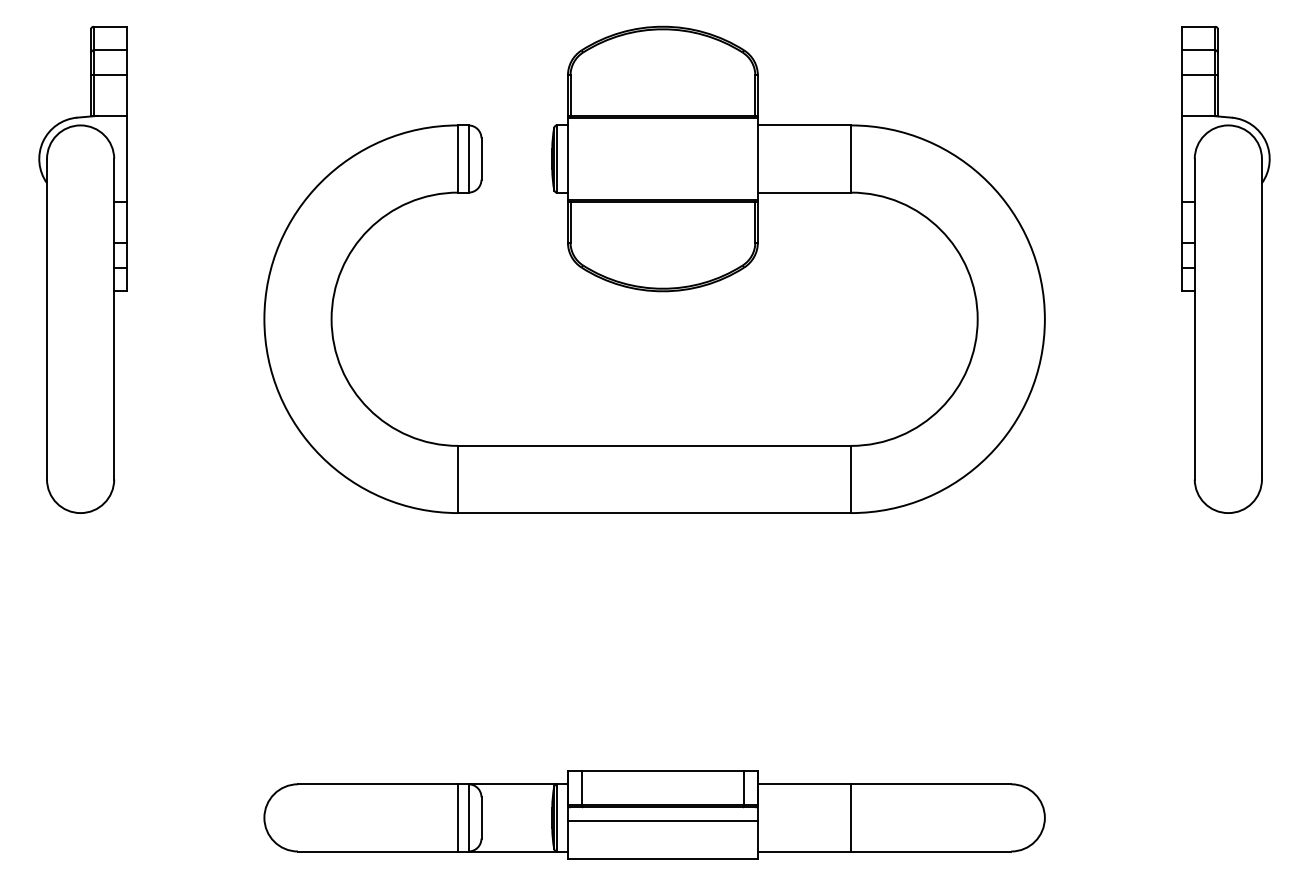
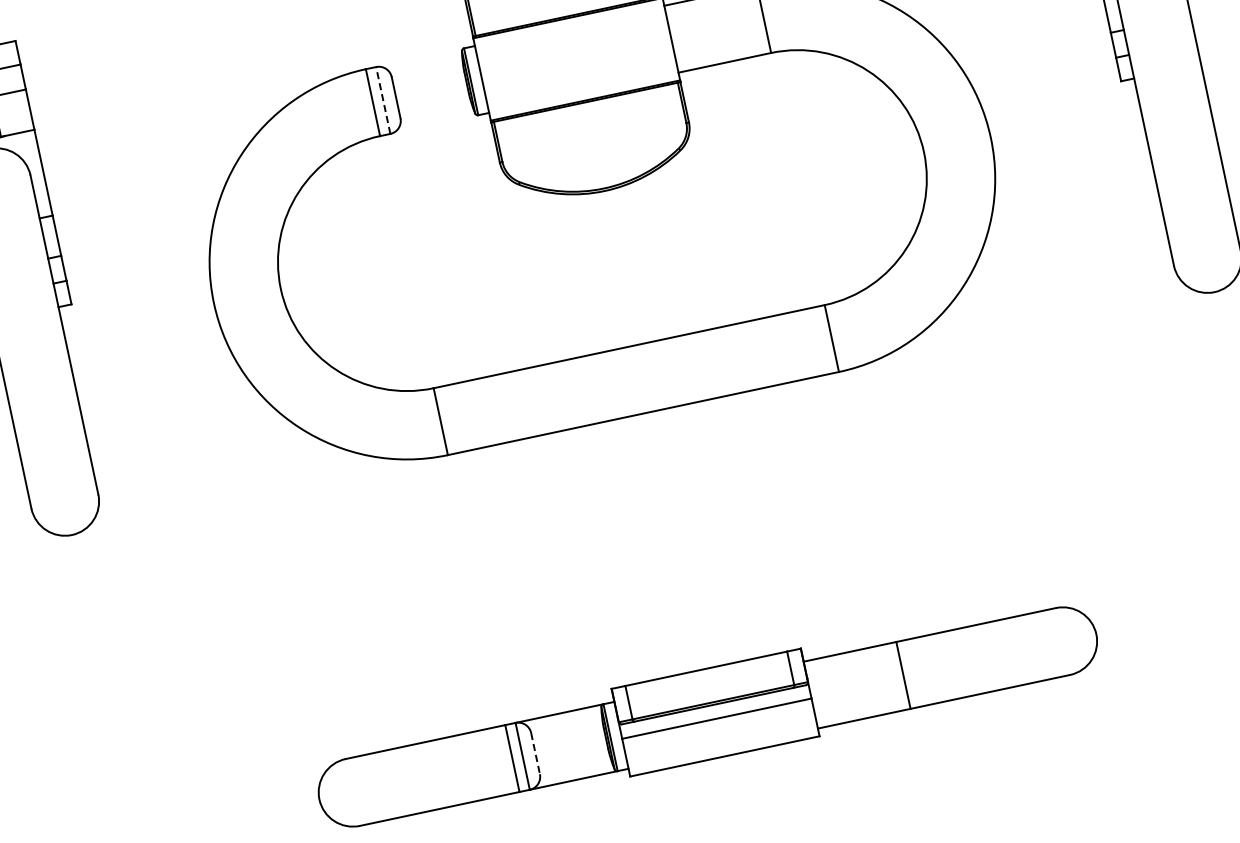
line: (468, 159) -> (383, 100), solid -> dashed
line: (481, 817) -> (535, 753), solid -> dashed

